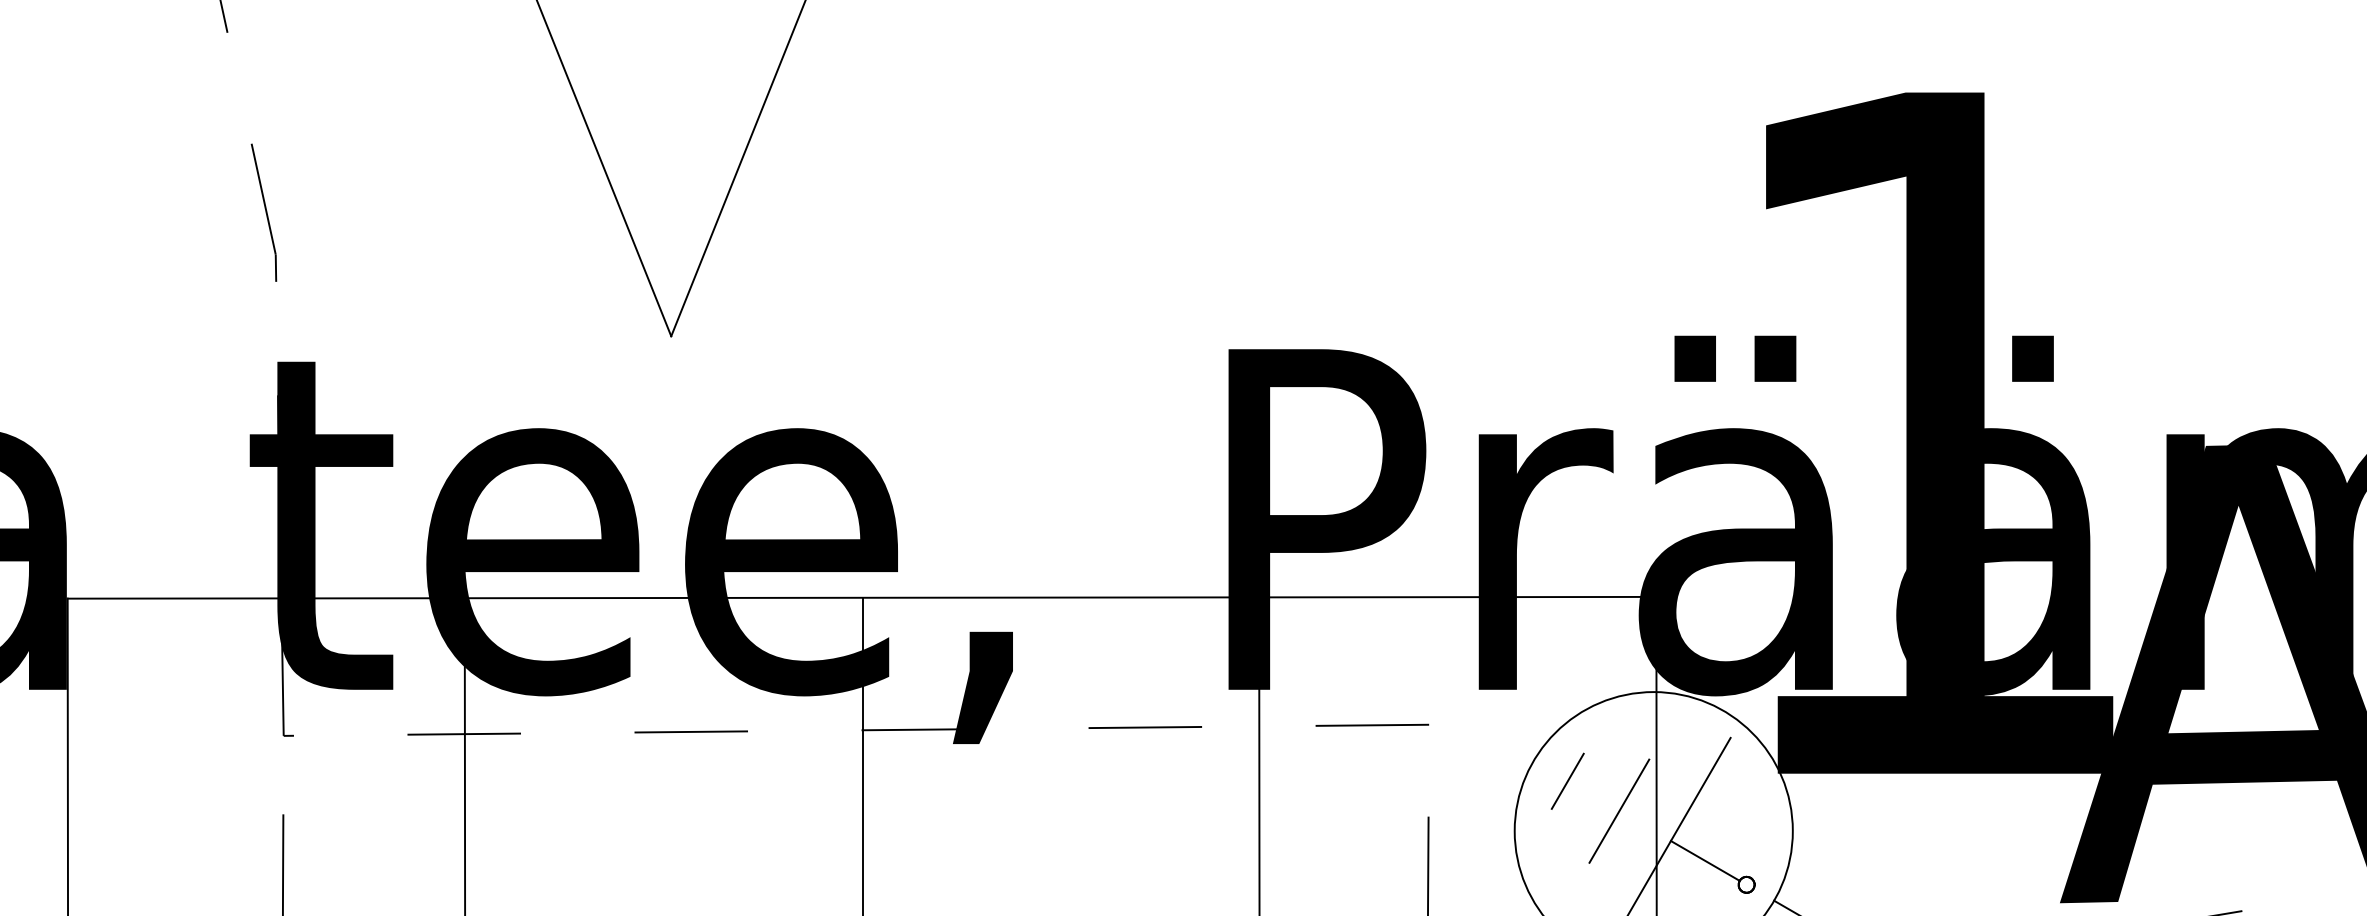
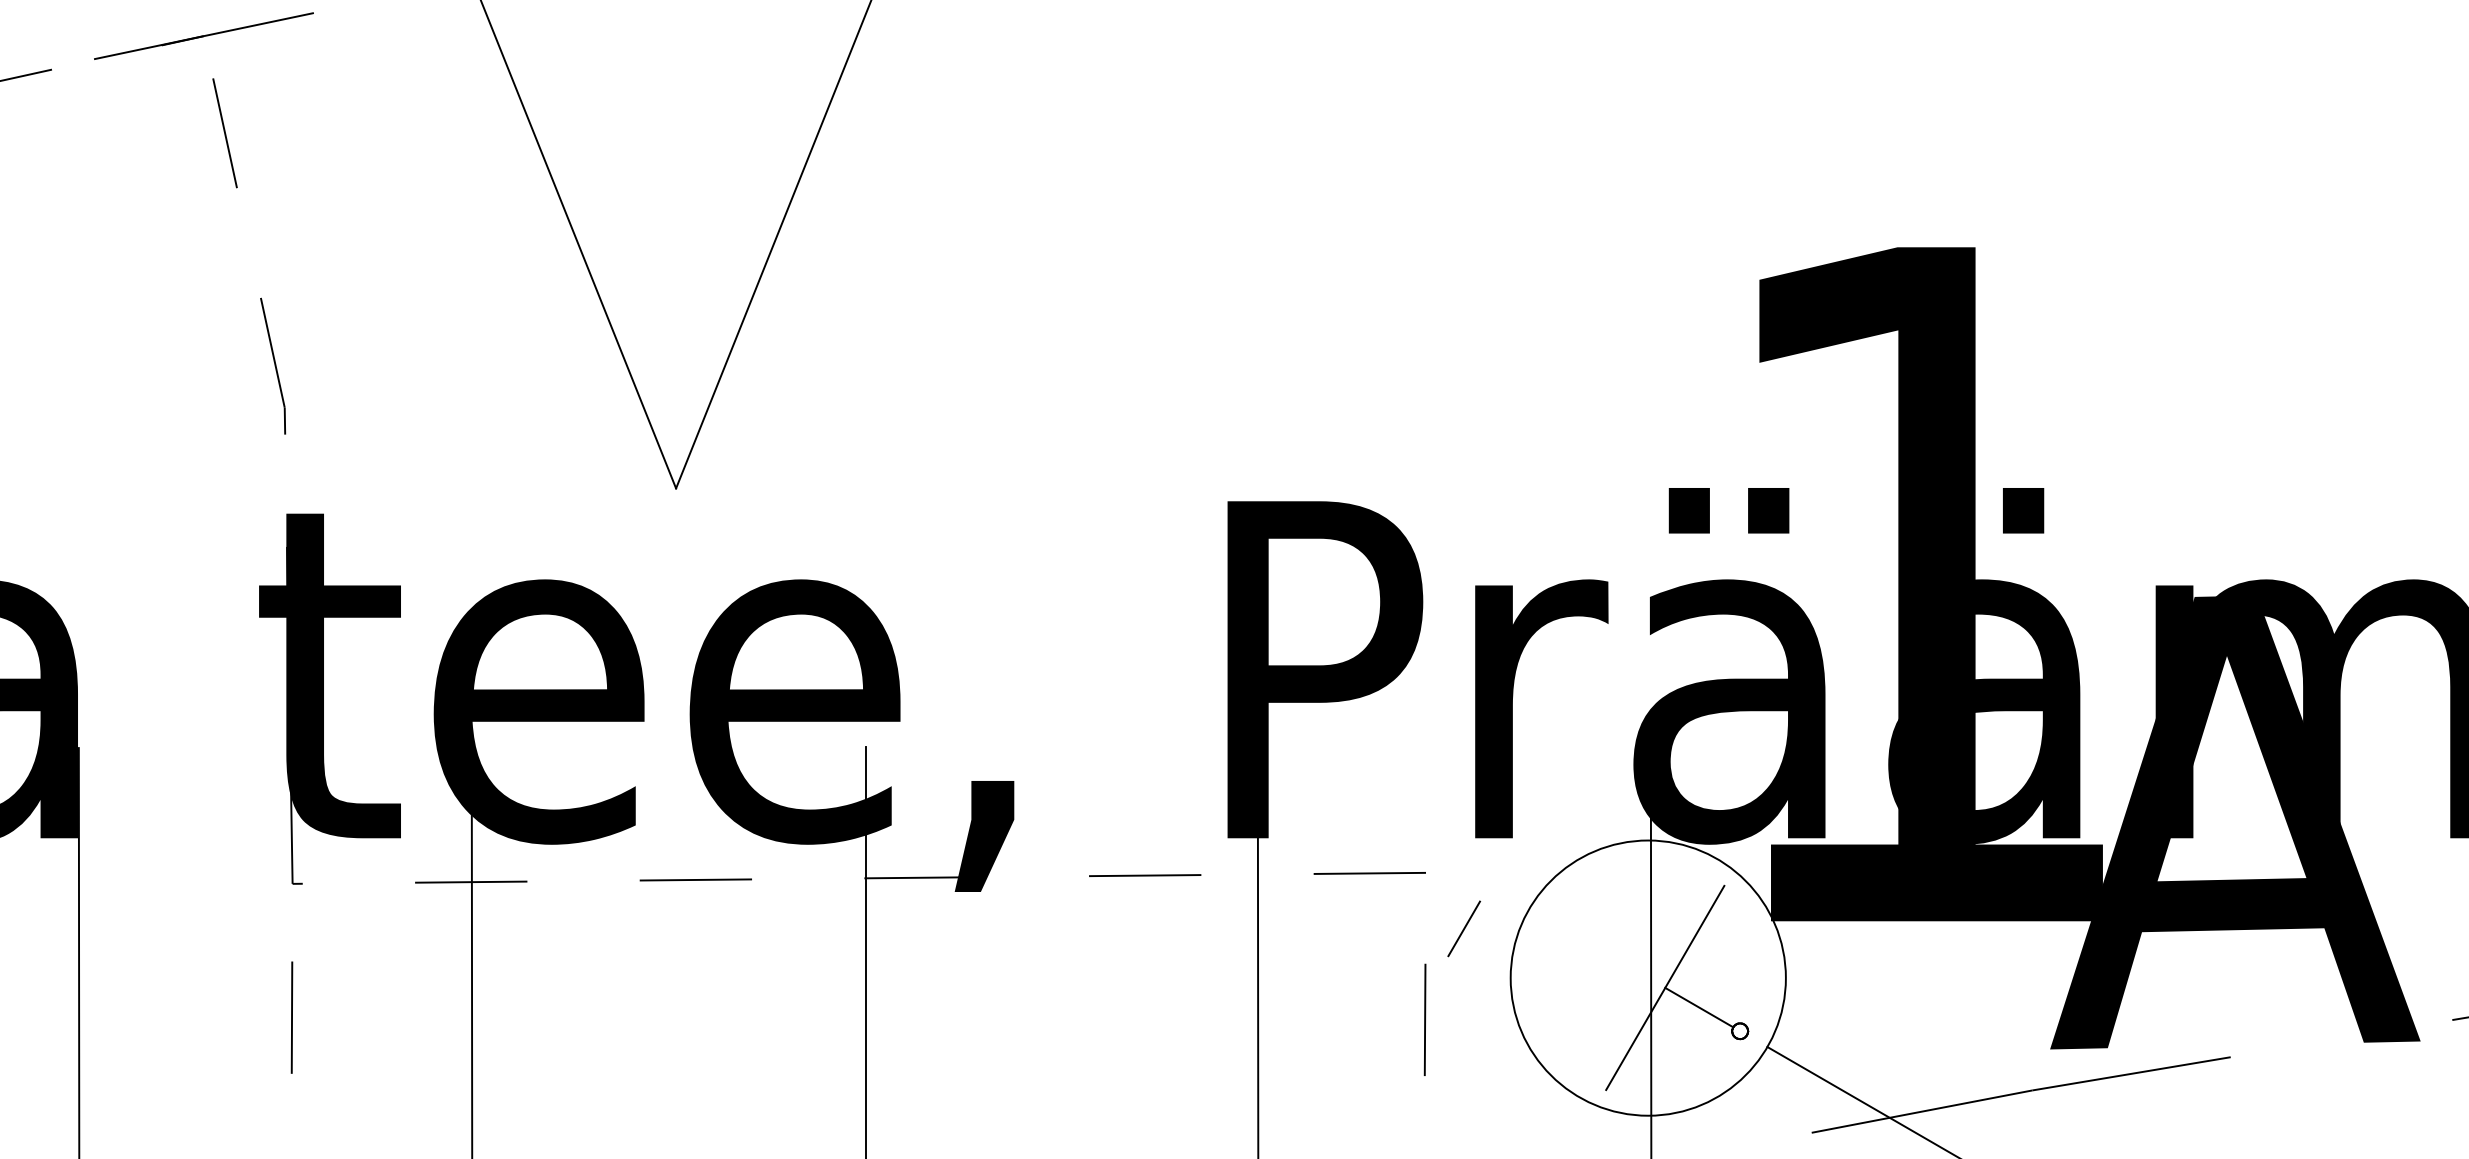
line: (861, 598) -> (864, 747), removed
line: (1567, 780) -> (1463, 928), moved
line: (1618, 811) -> (1613, 958), removed

